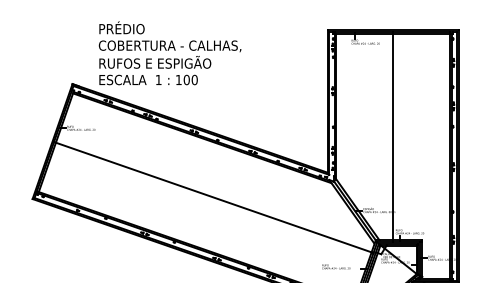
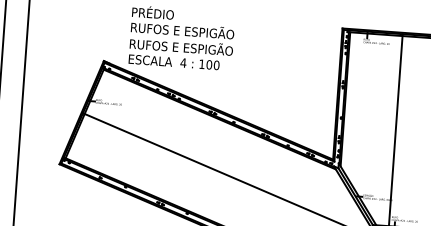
text: (169, 45) -> (195, 31), COBERTURA - CALHAS, -> RUFOS E ESPIGÃO
text: (158, 80) -> (183, 63), 1 -> 4

